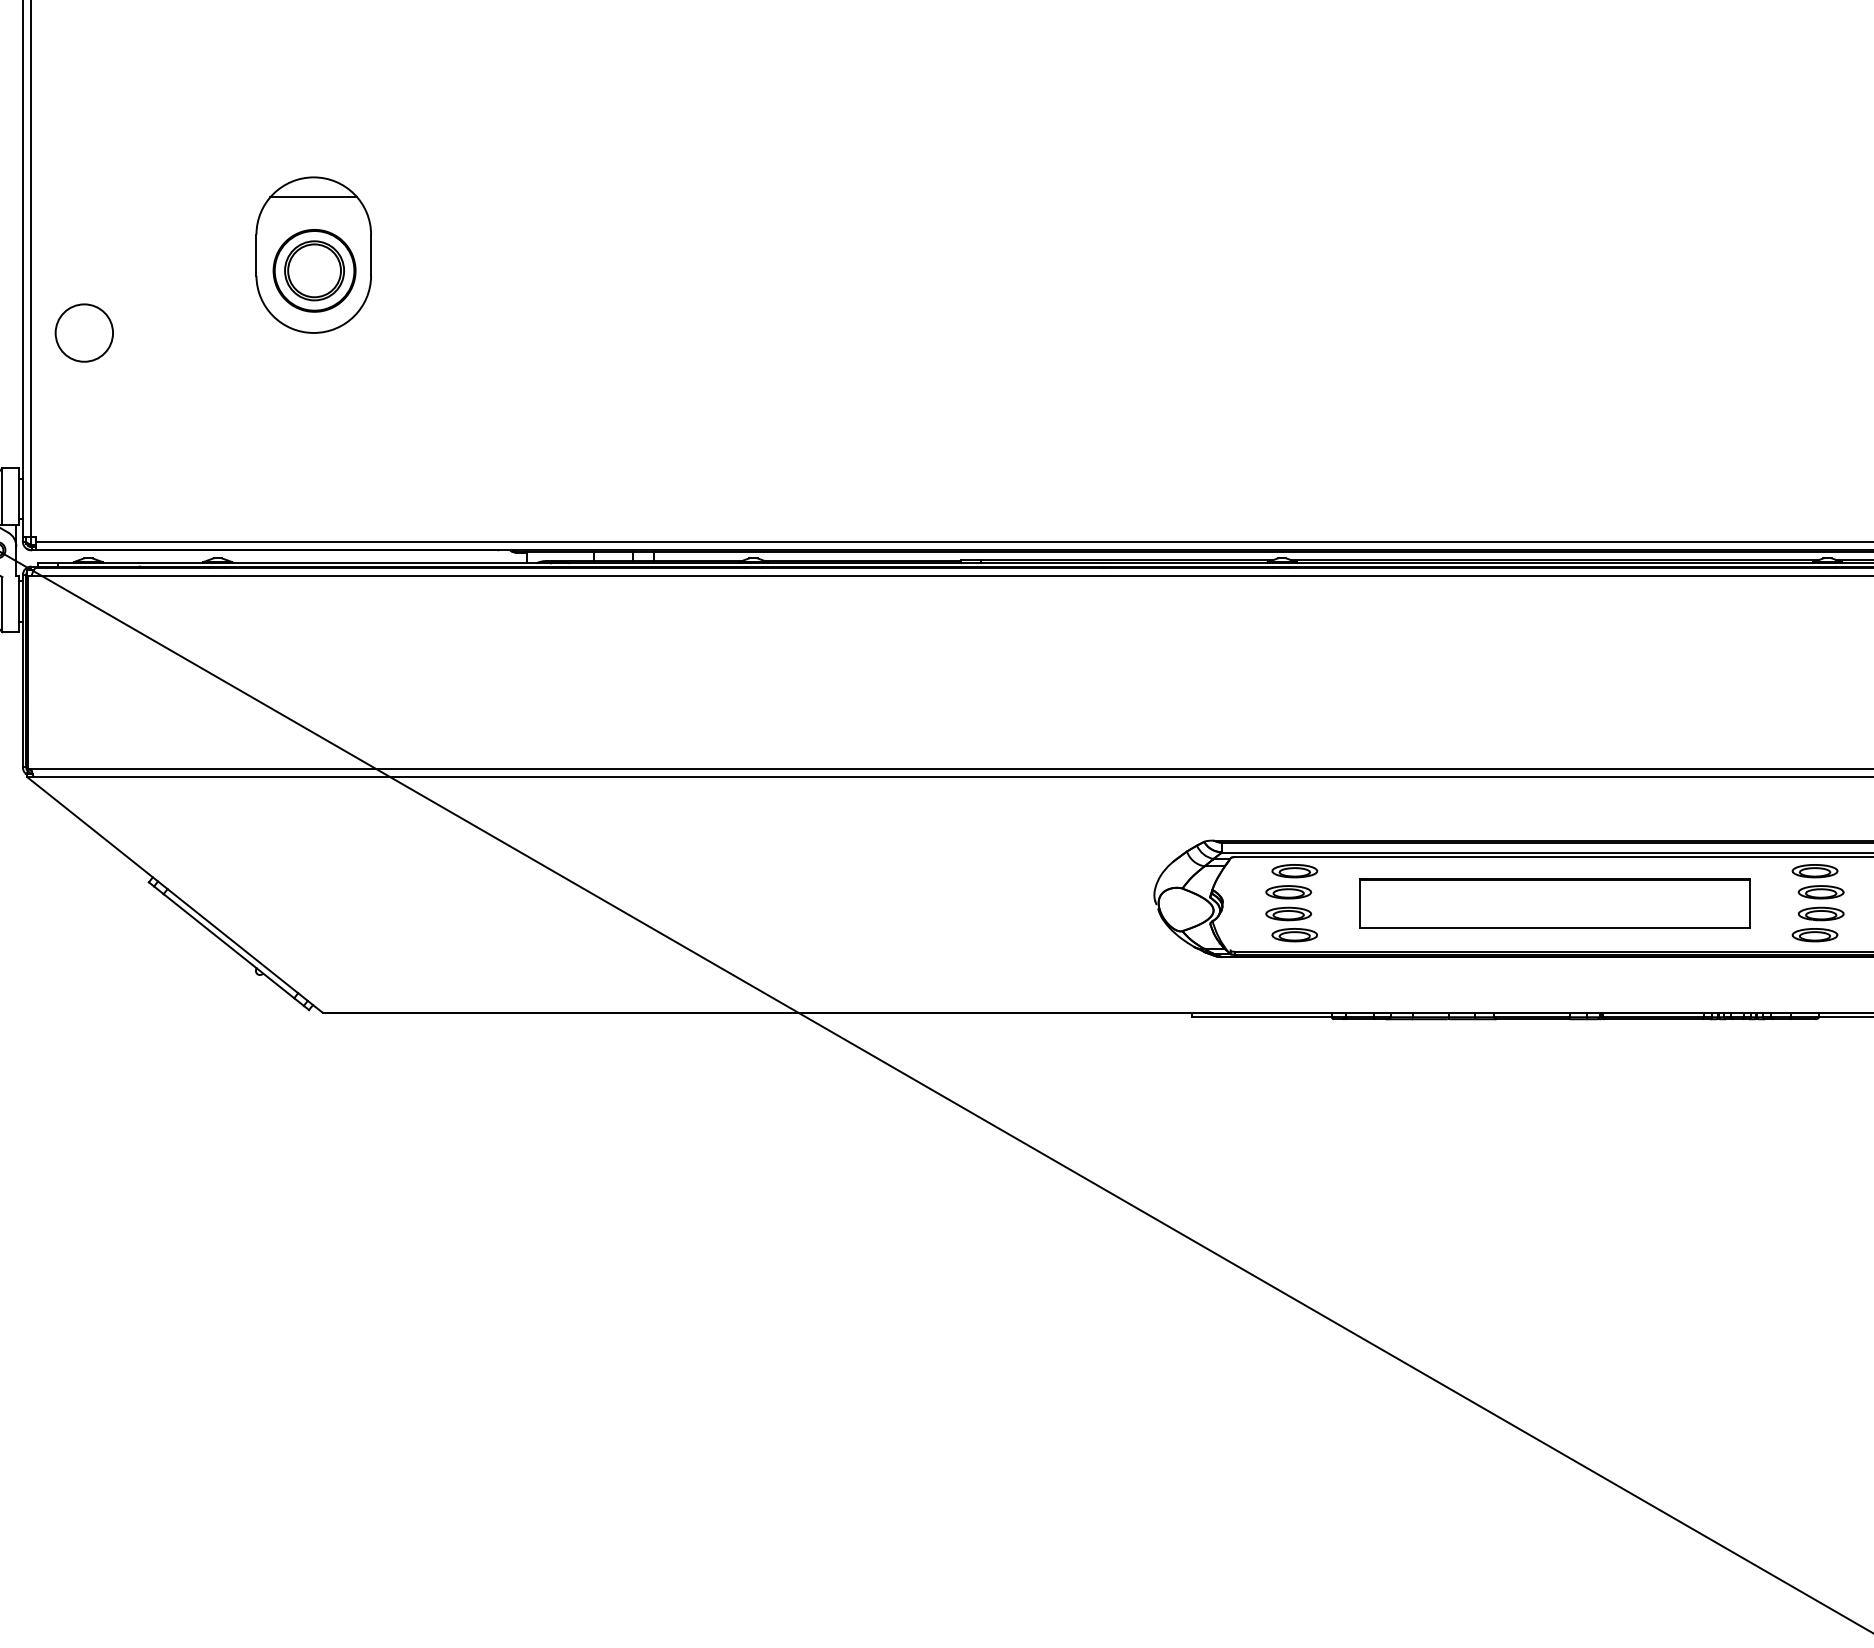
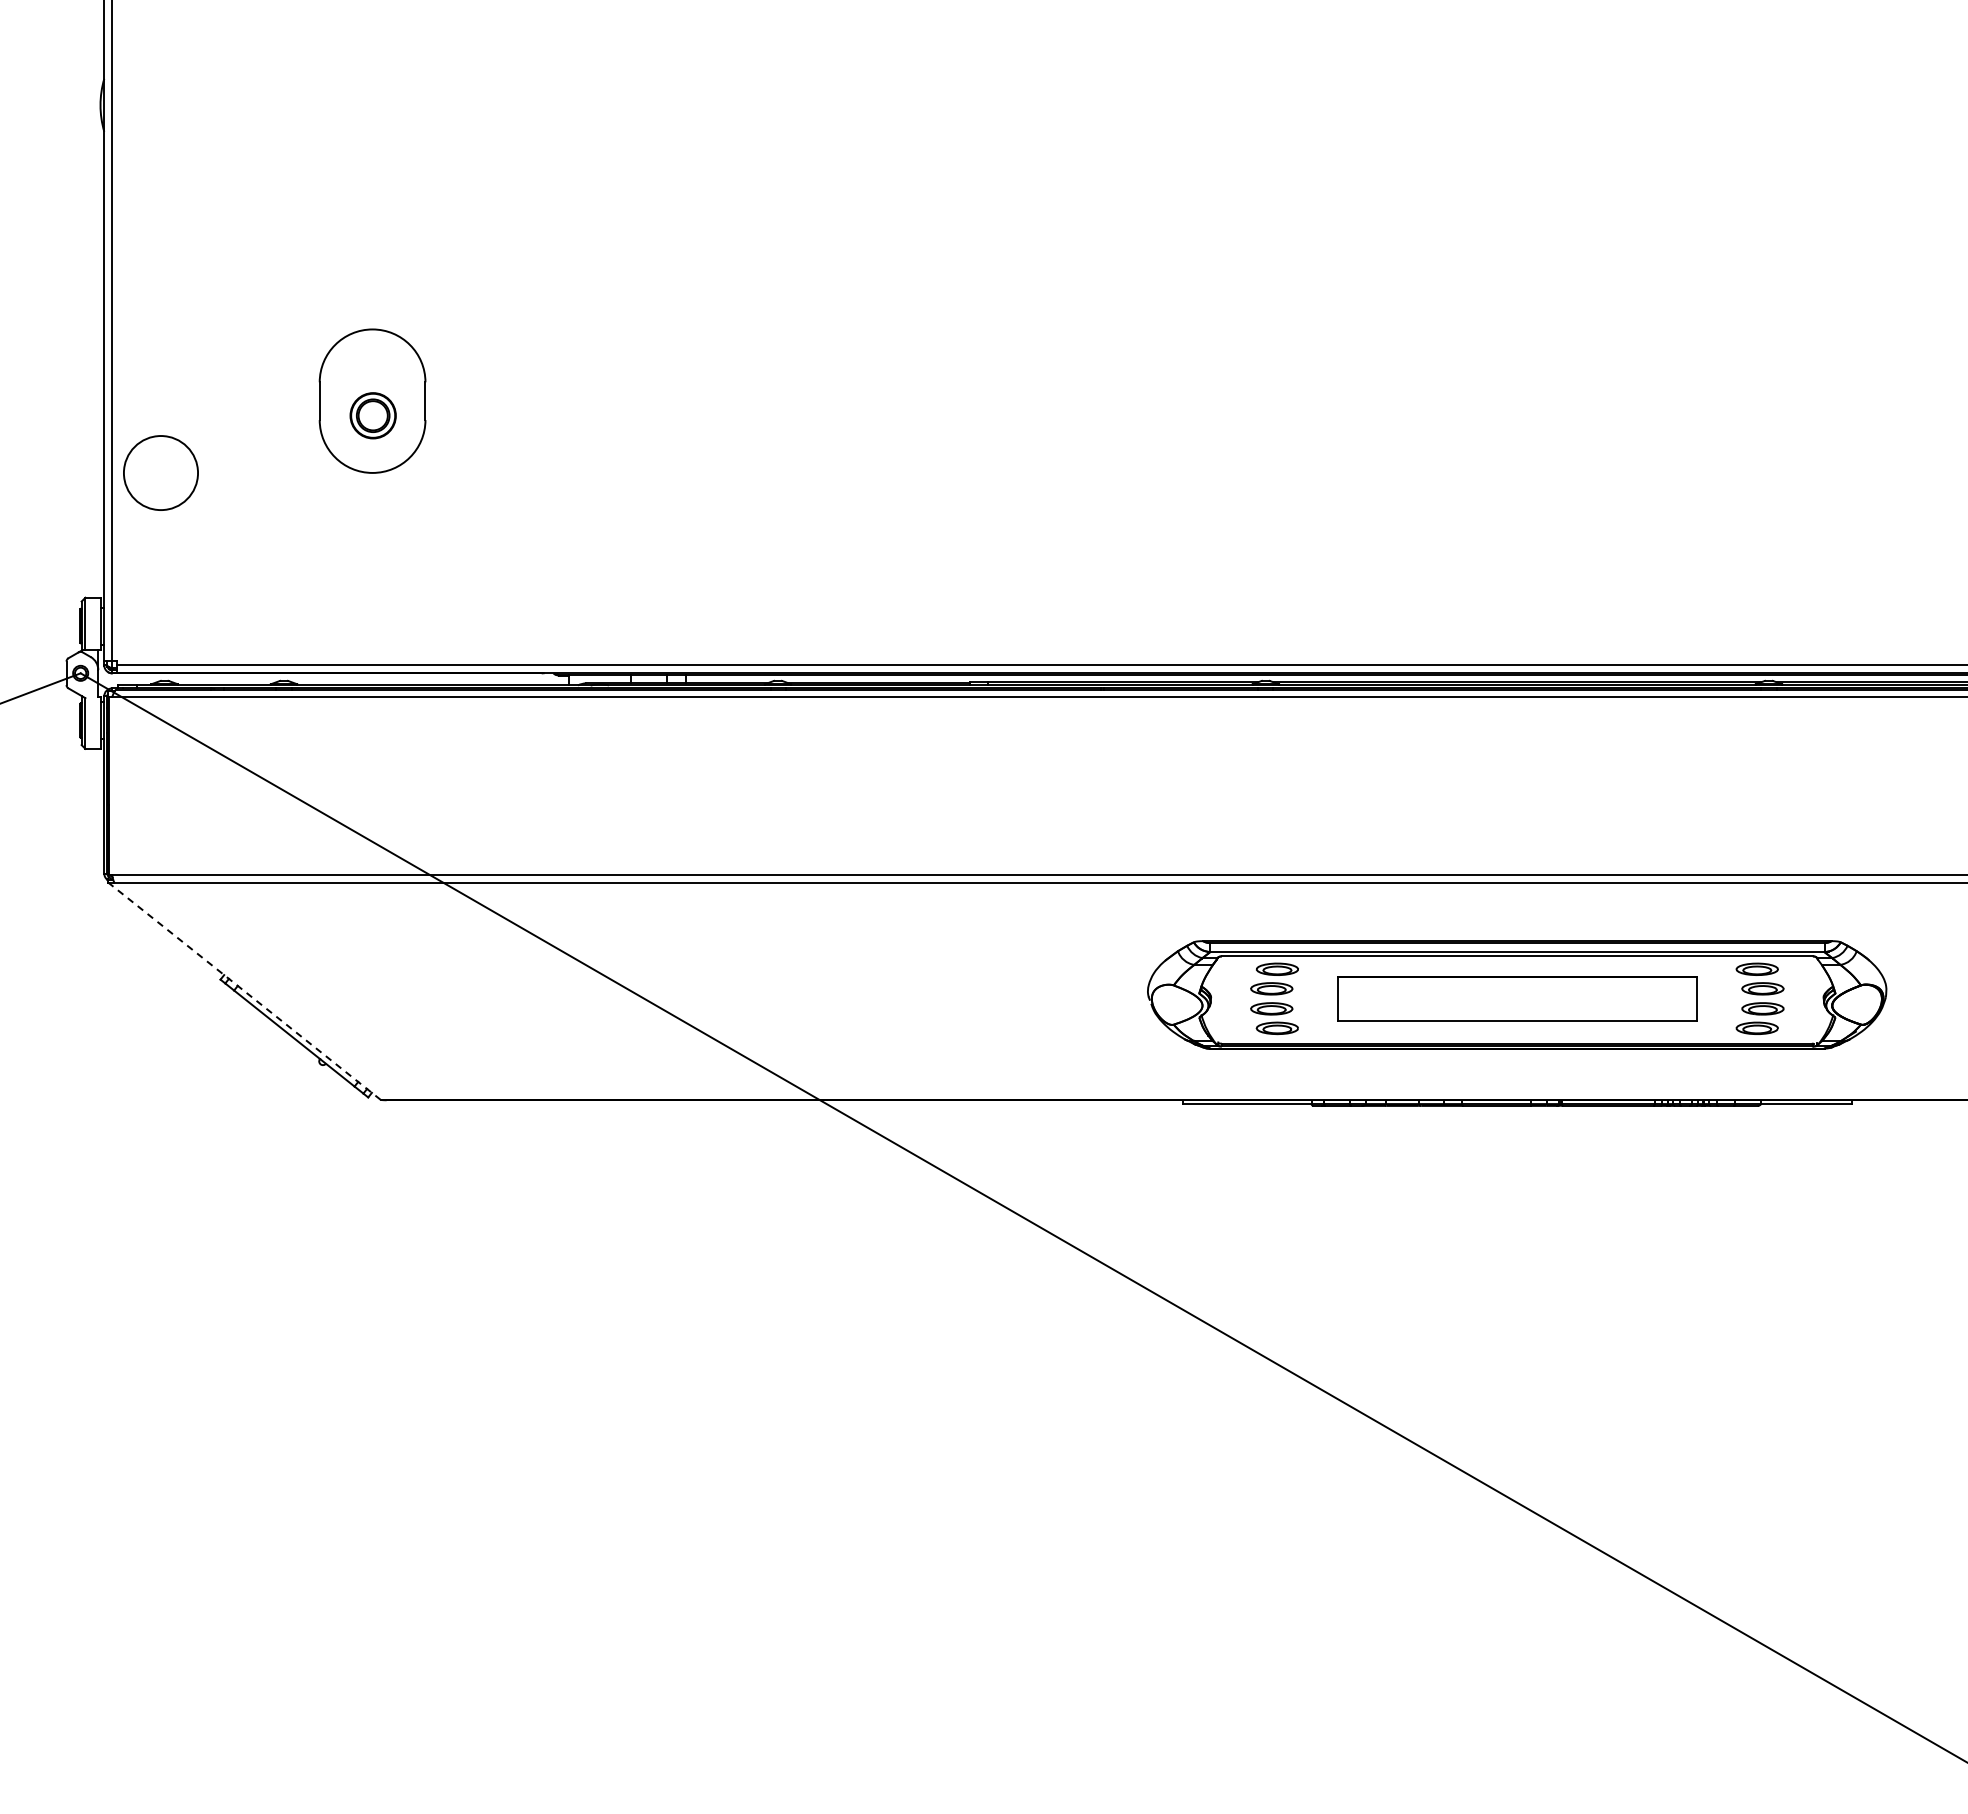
line: (313, 196) -> (372, 347), removed
part: (313, 270) -> (372, 415), size x0.6
circle: (83, 332) -> (160, 472), size x1.4
line: (174, 894) -> (244, 990), solid -> dashed

